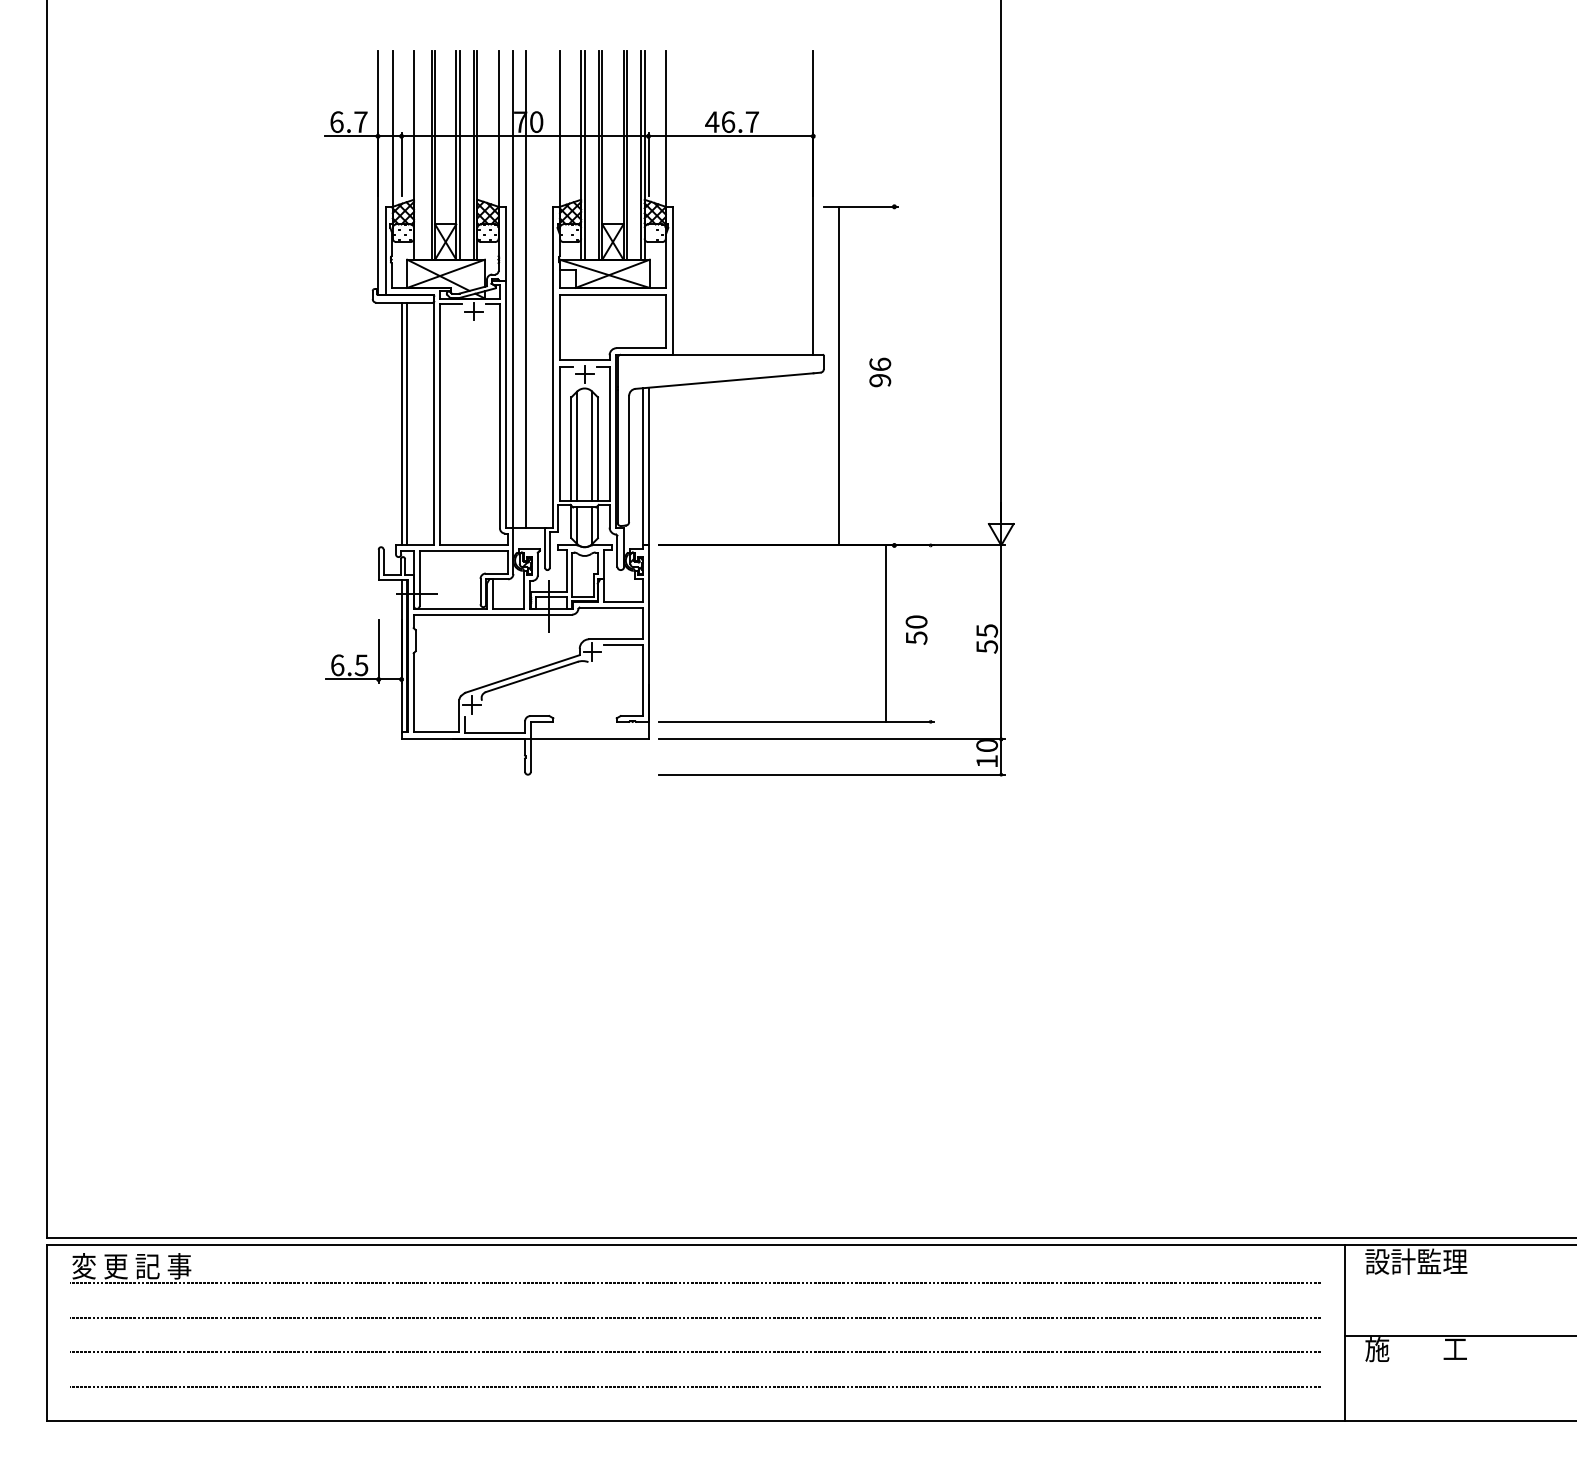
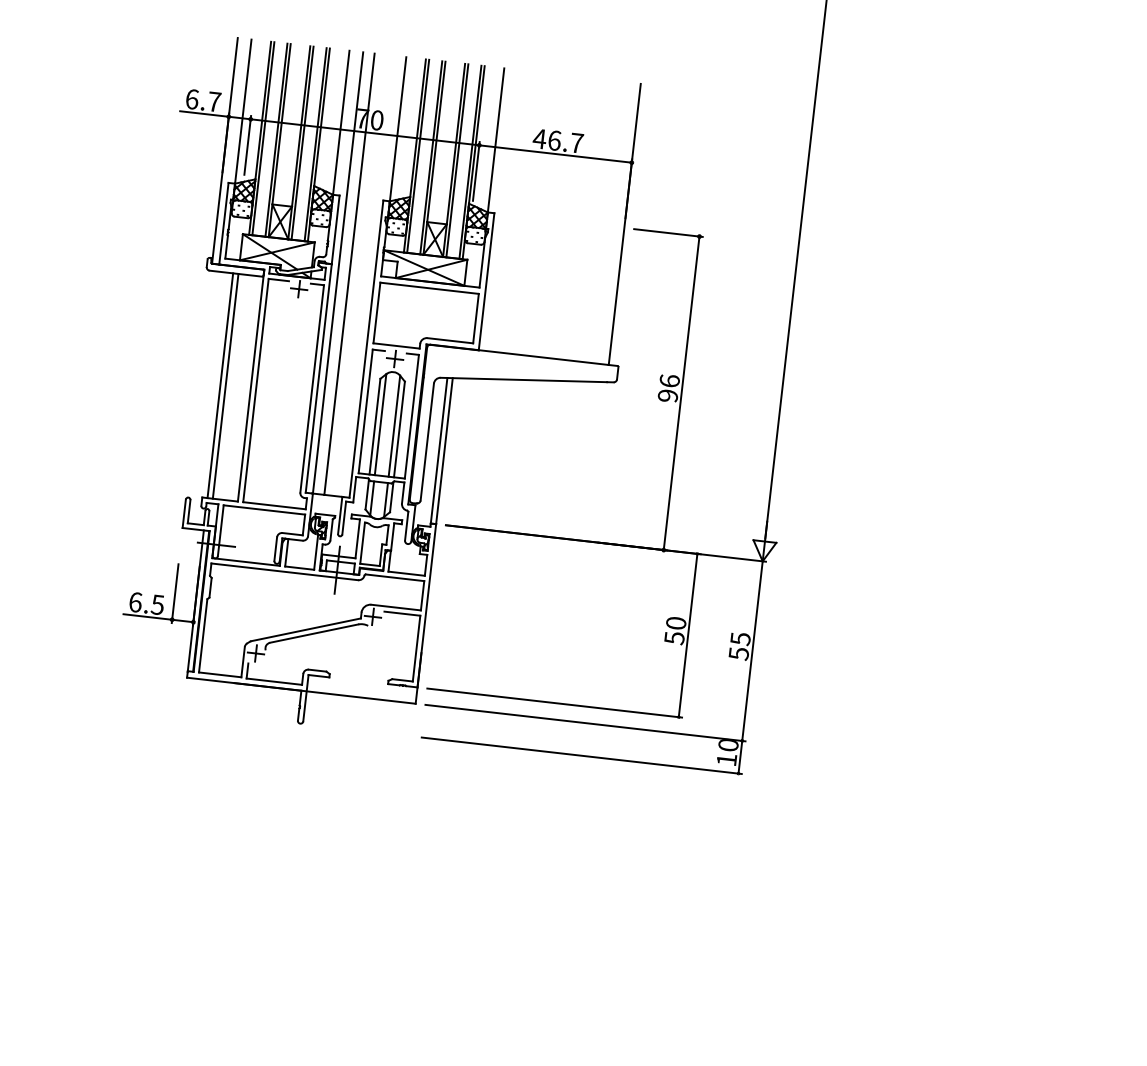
line: (417, 155) -> (263, 138), added
line: (839, 375) -> (681, 392), moved
line: (885, 633) -> (687, 635), moved

